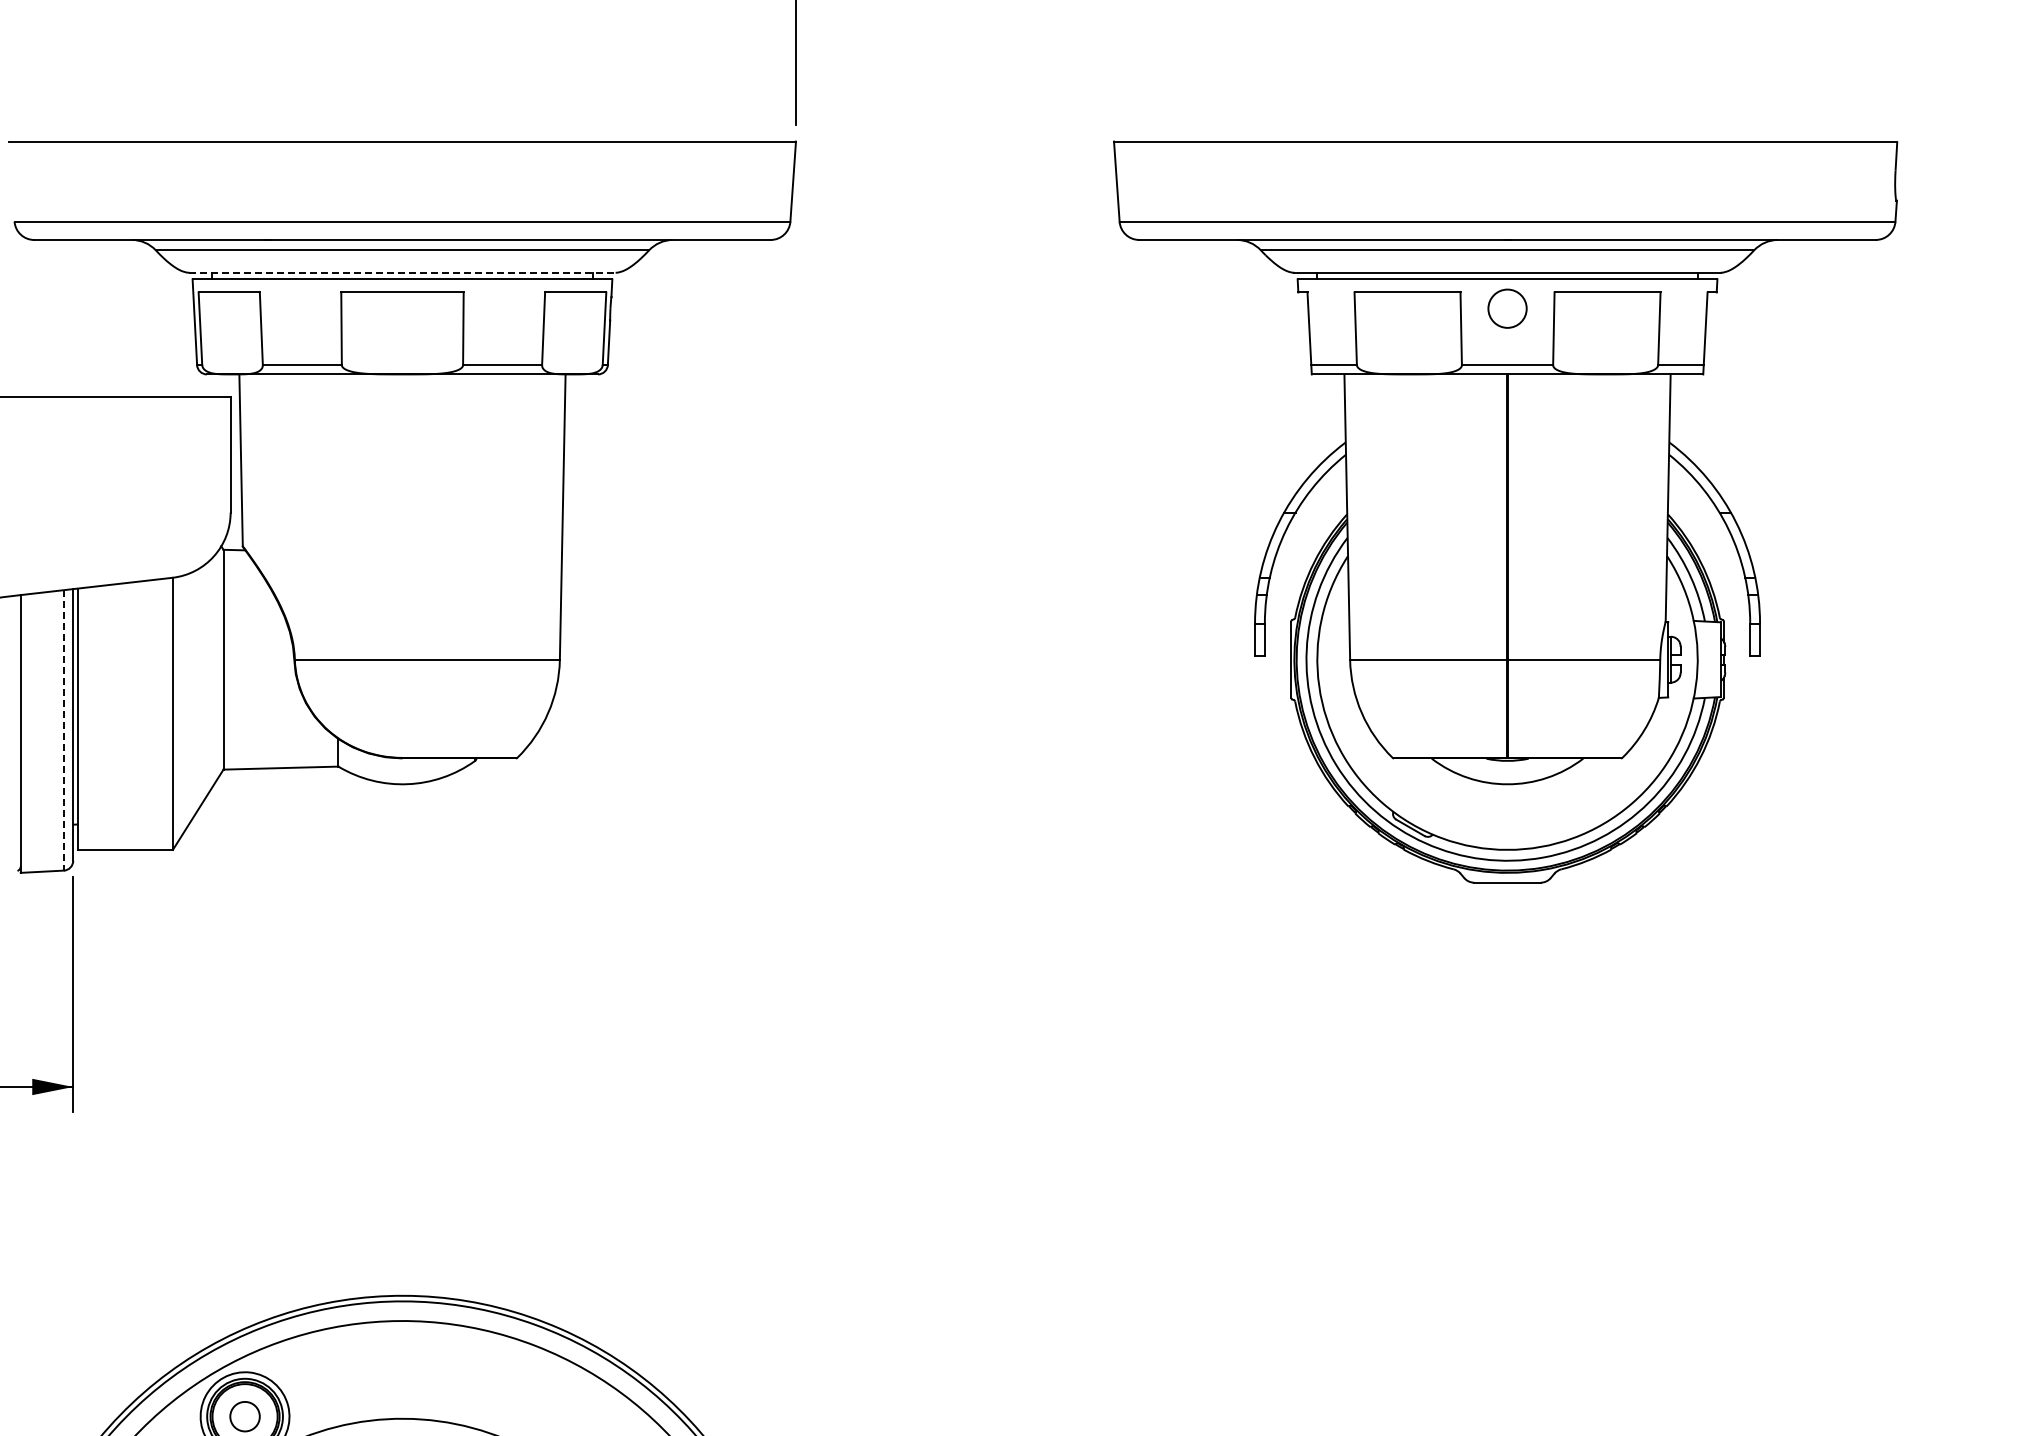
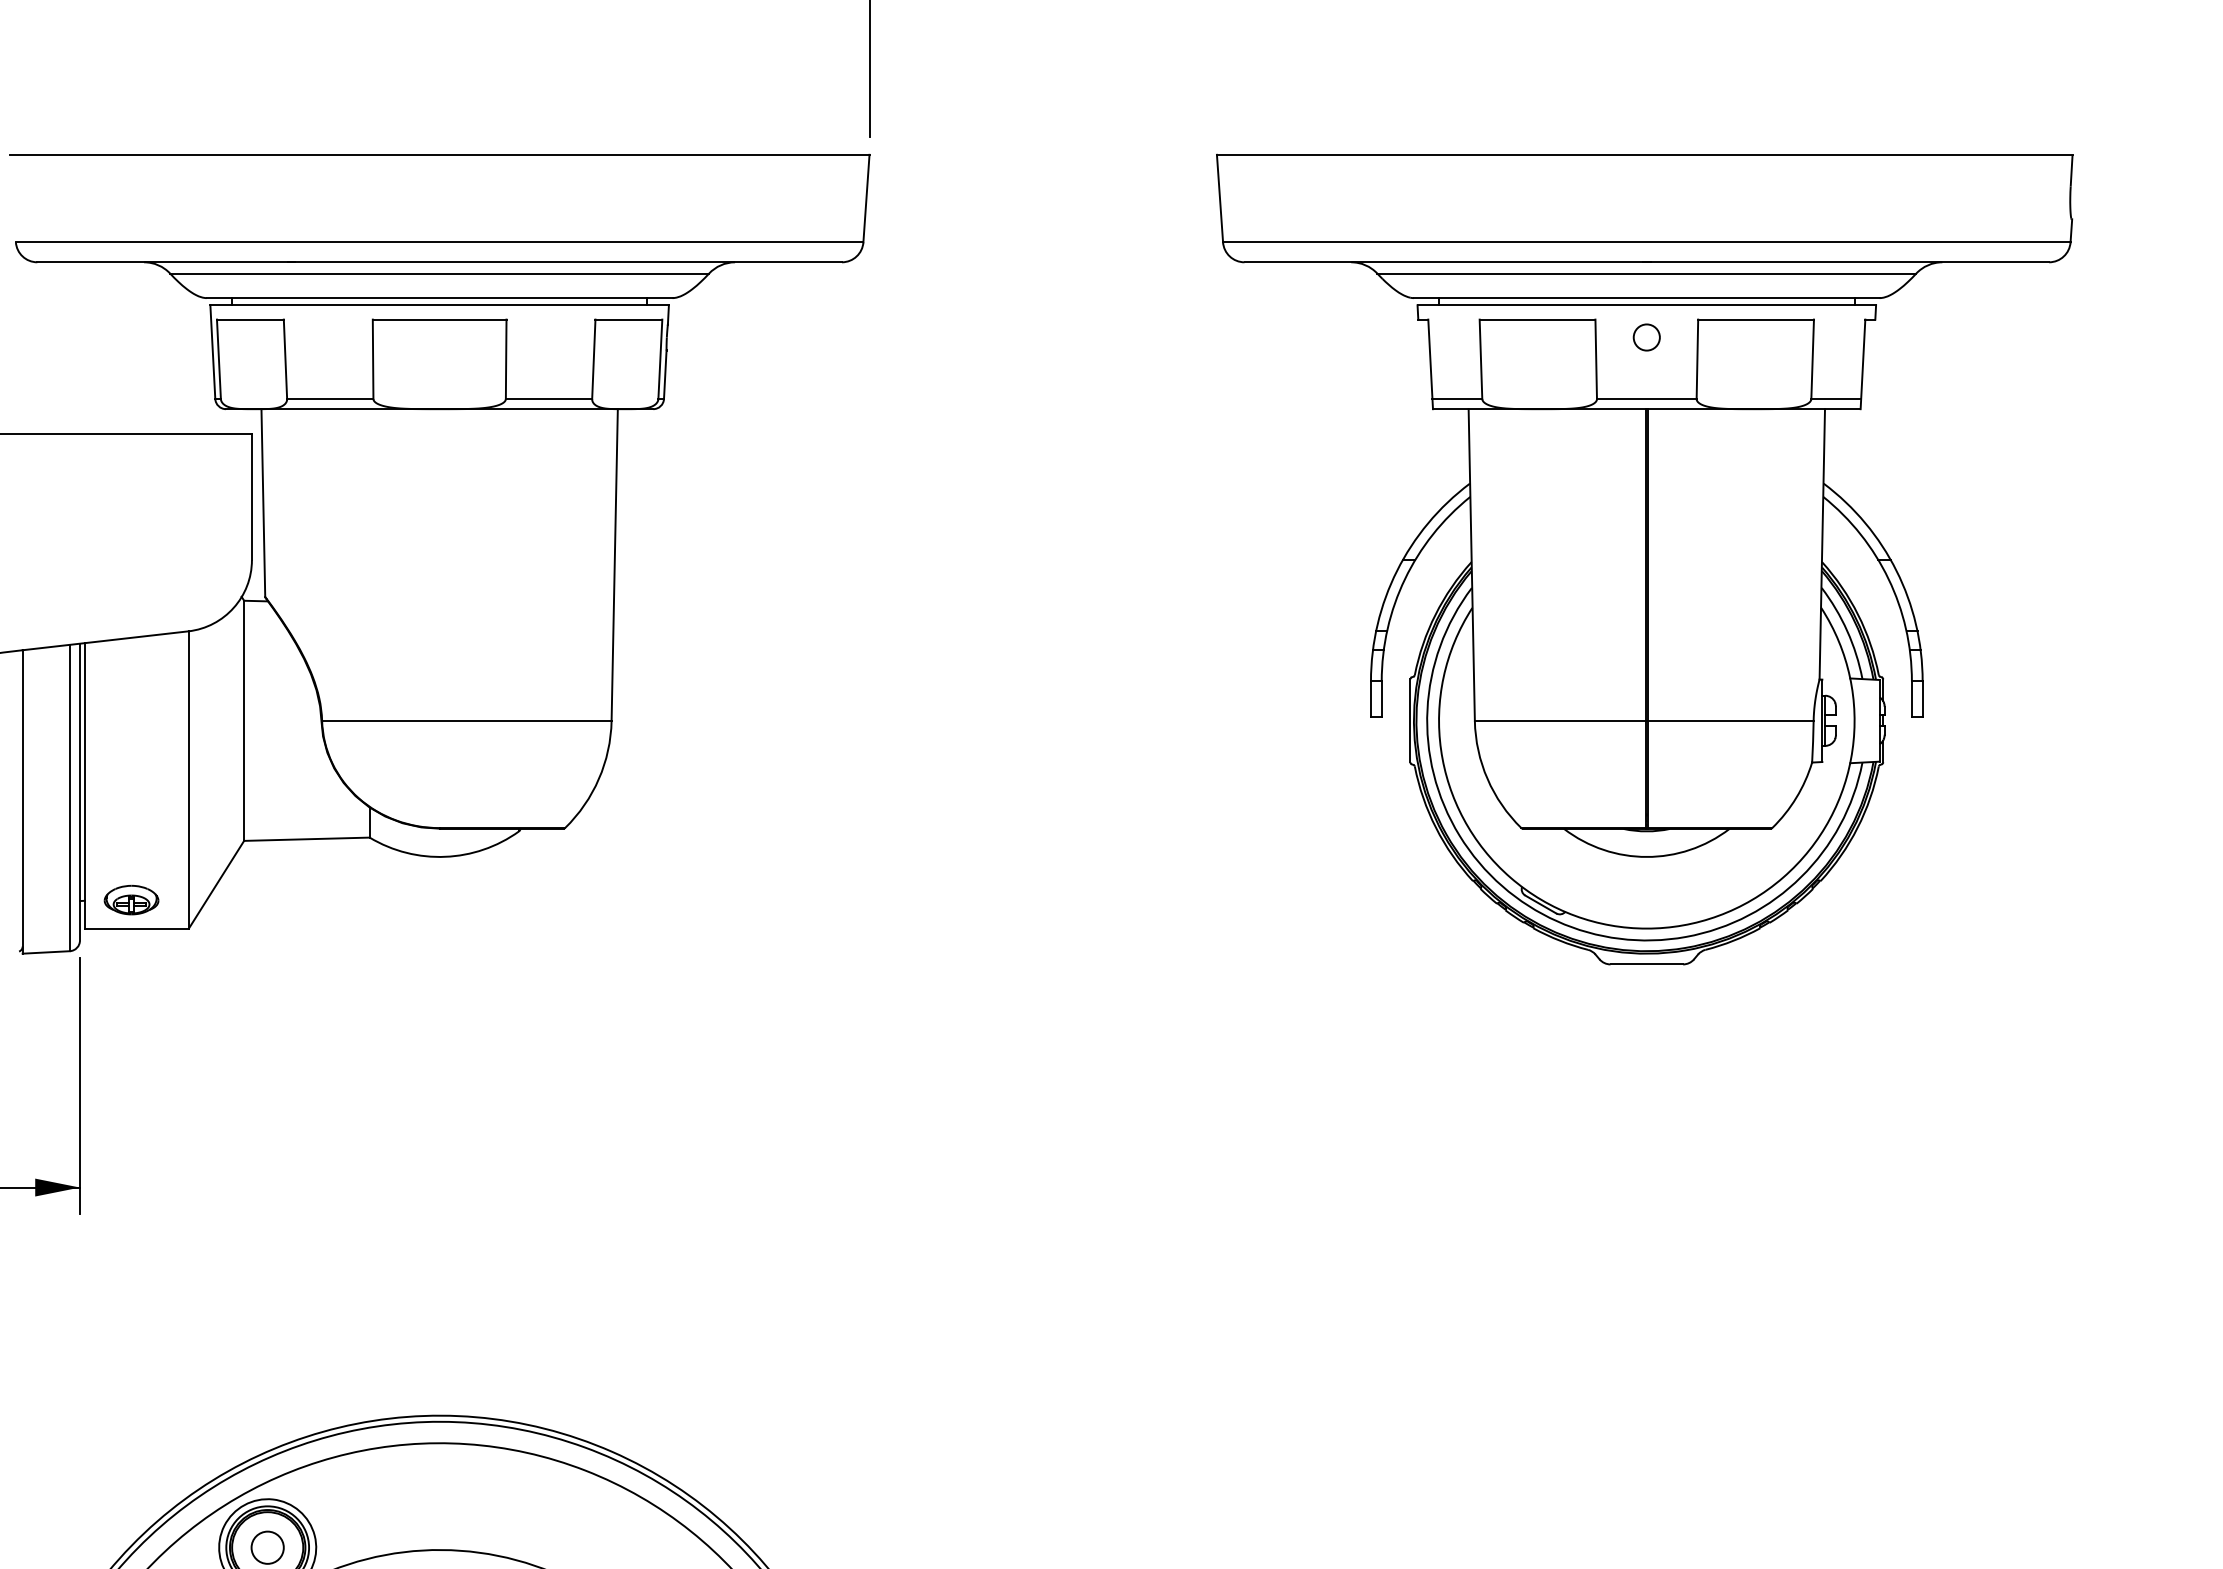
line: (402, 272) -> (439, 297), dashed -> solid
circle: (1507, 308) -> (1646, 337), size x0.62
line: (63, 730) -> (69, 798), dashed -> solid
part: (120, 823) -> (131, 899), added

